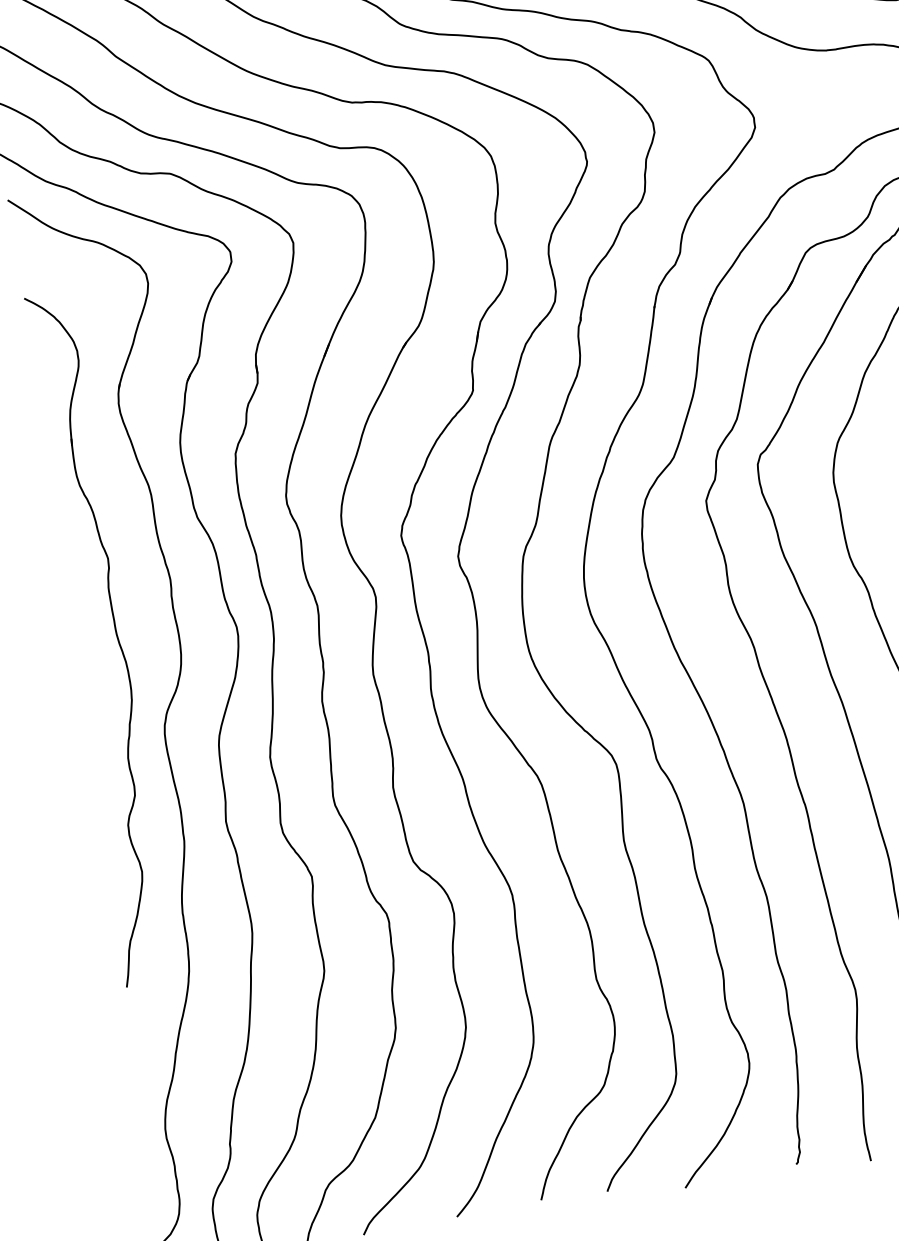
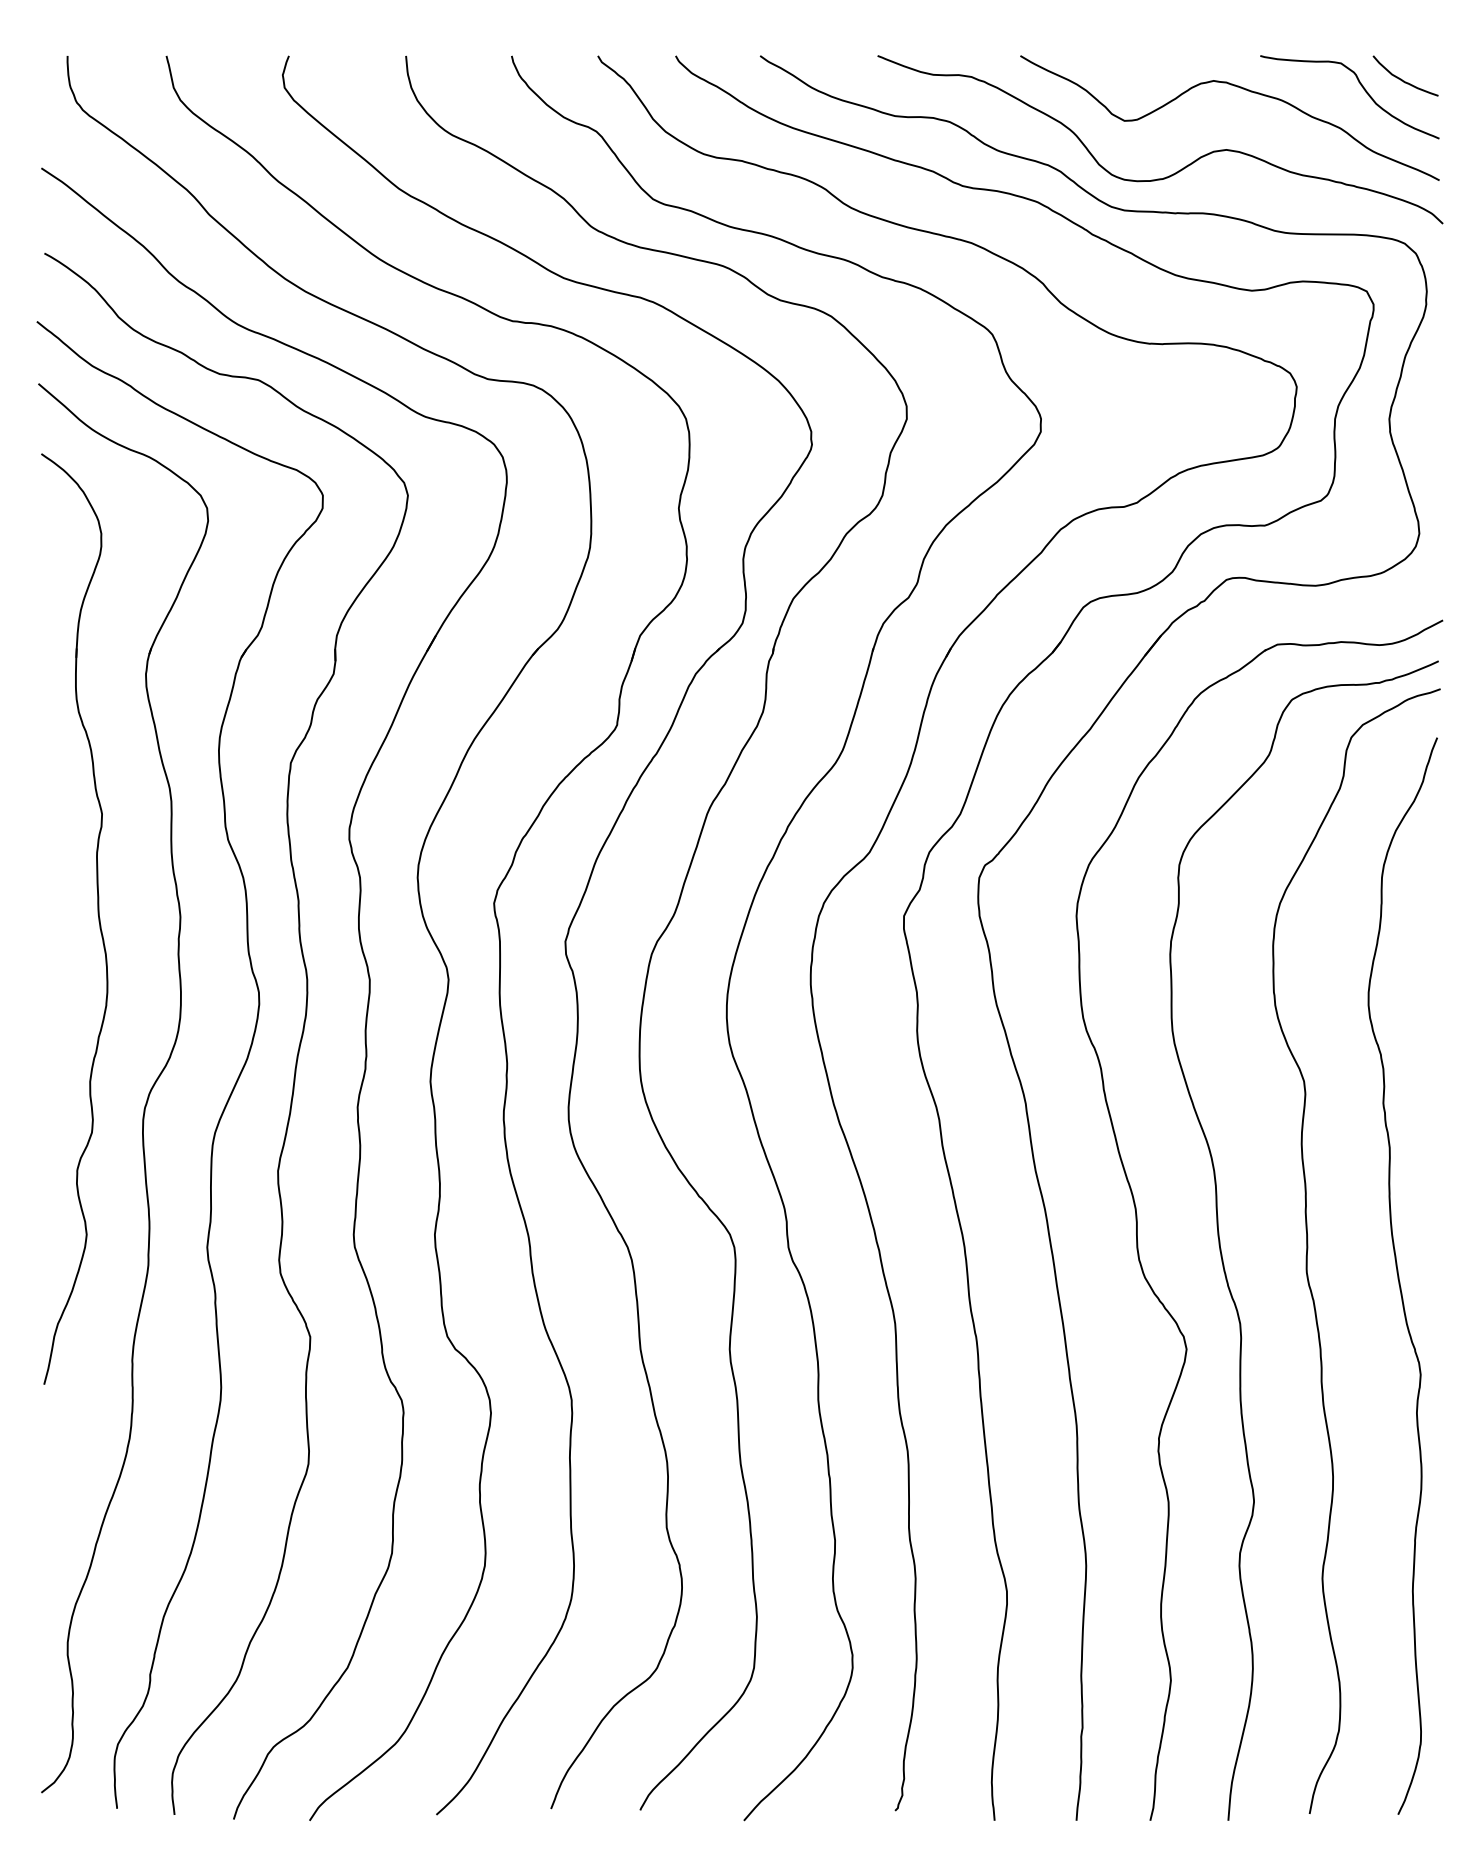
part: (115, 633) -> (97, 914), moved

